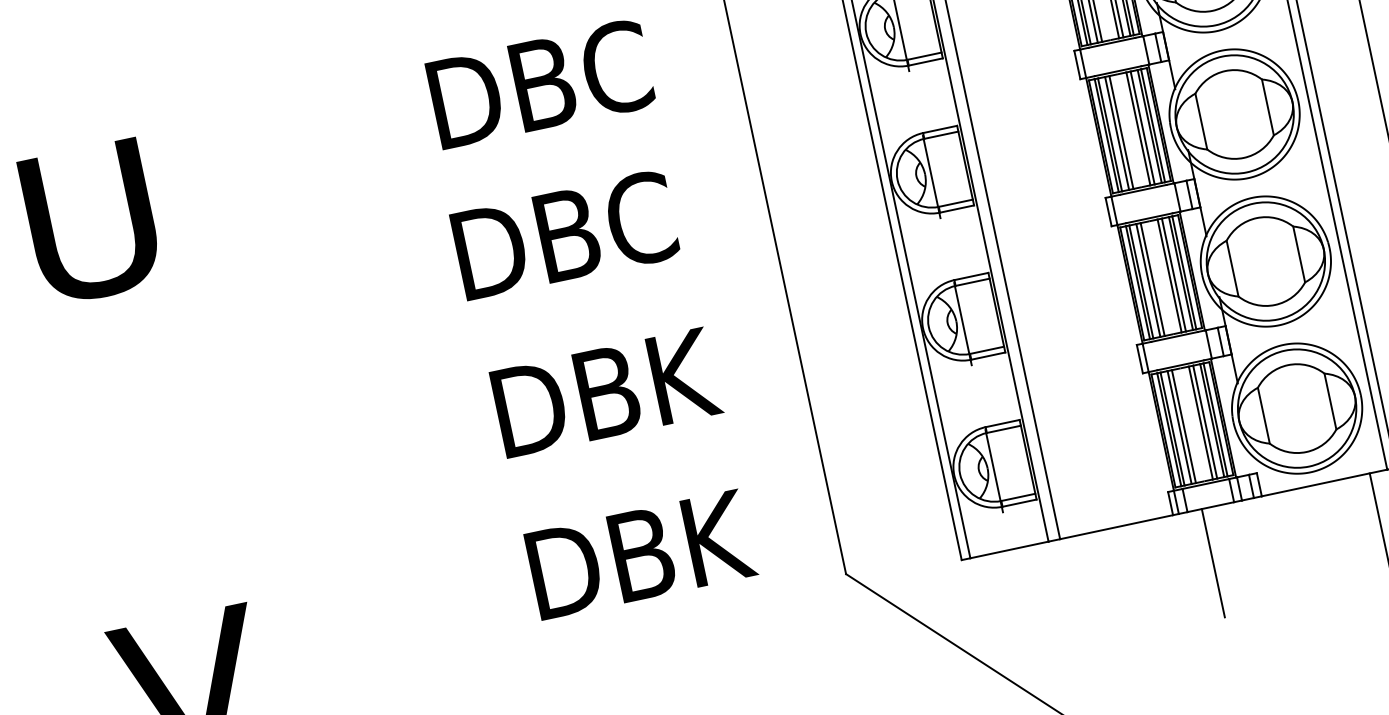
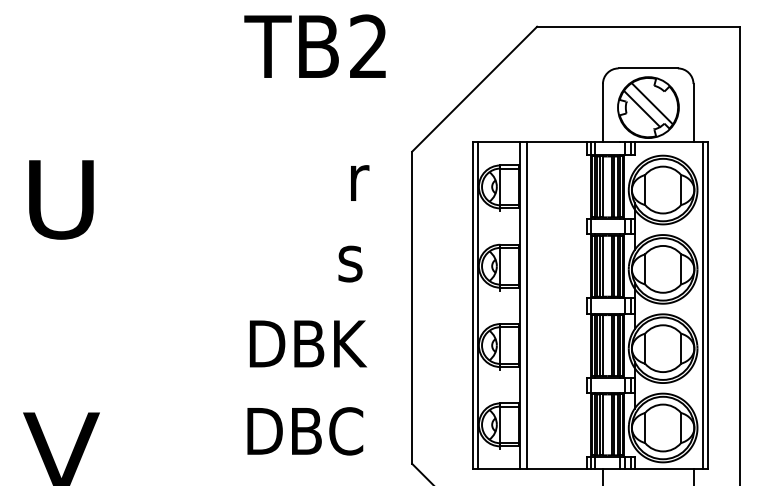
text: (542, 83) -> (309, 177), DBC -> r
text: (565, 235) -> (304, 258), DBC -> s
text: (639, 555) -> (307, 431), DBK -> DBC

